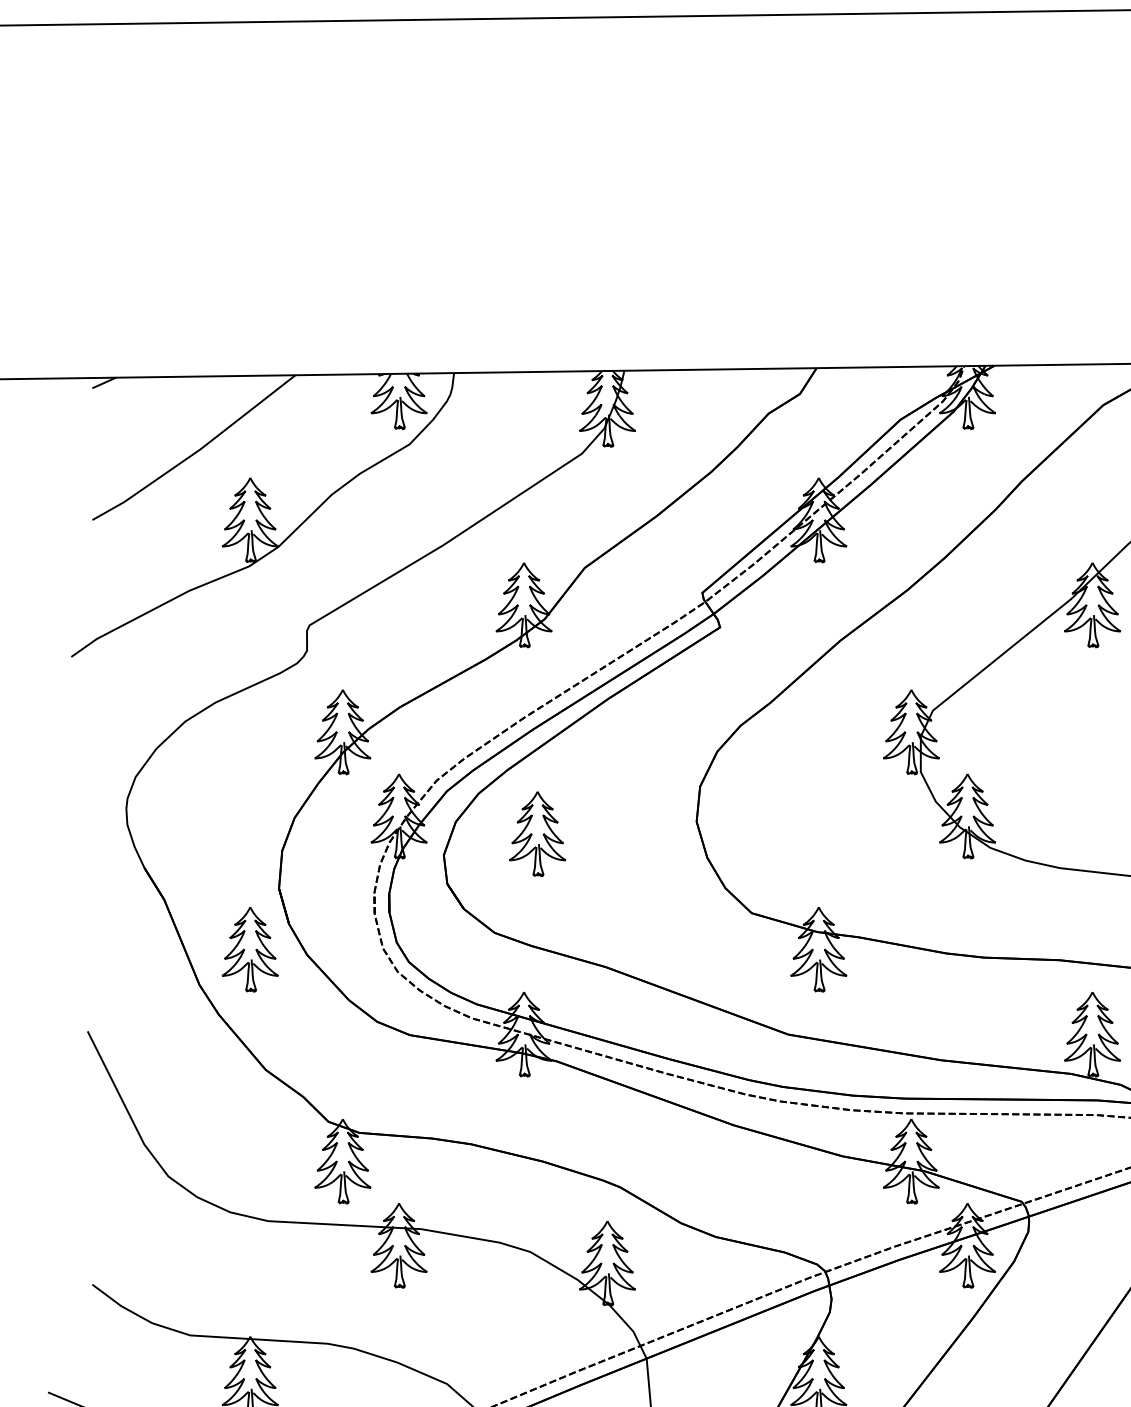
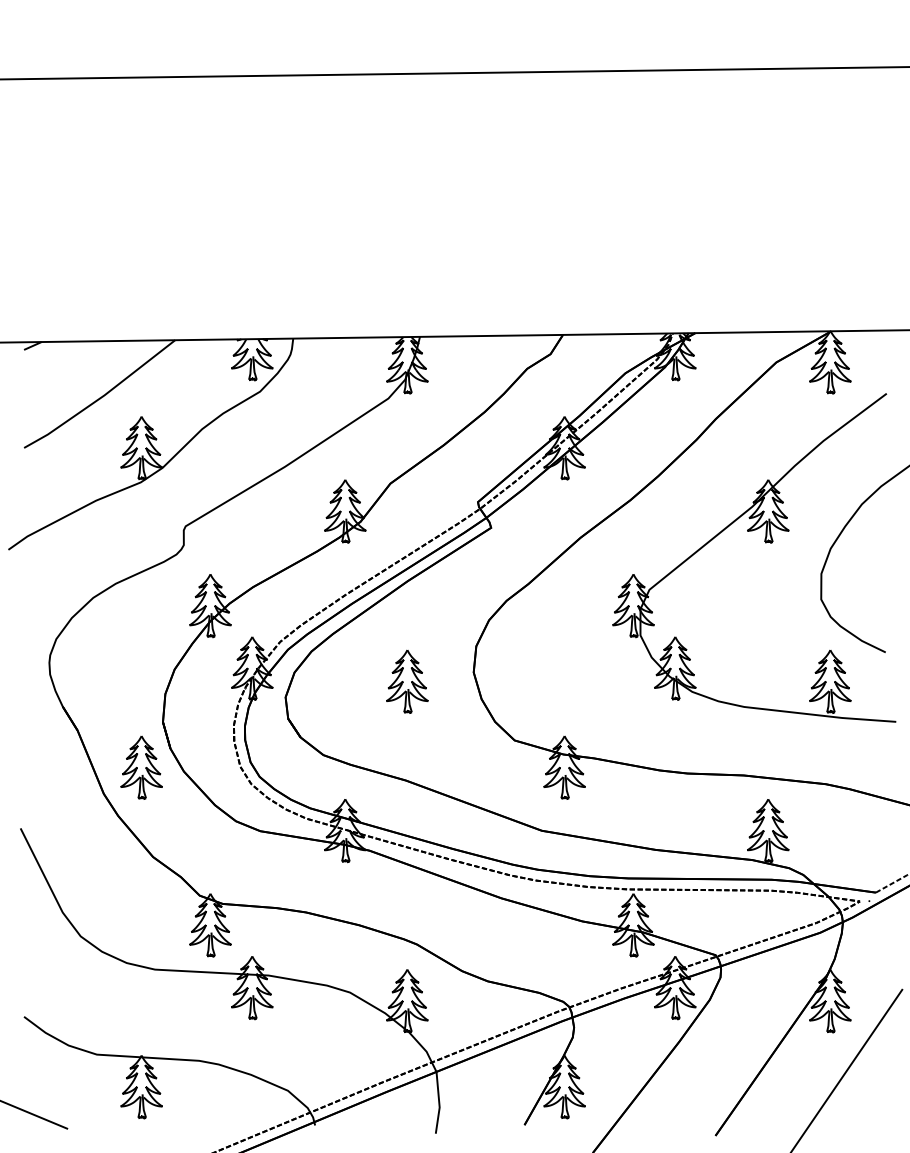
part: (537, 833) -> (407, 681), moved

